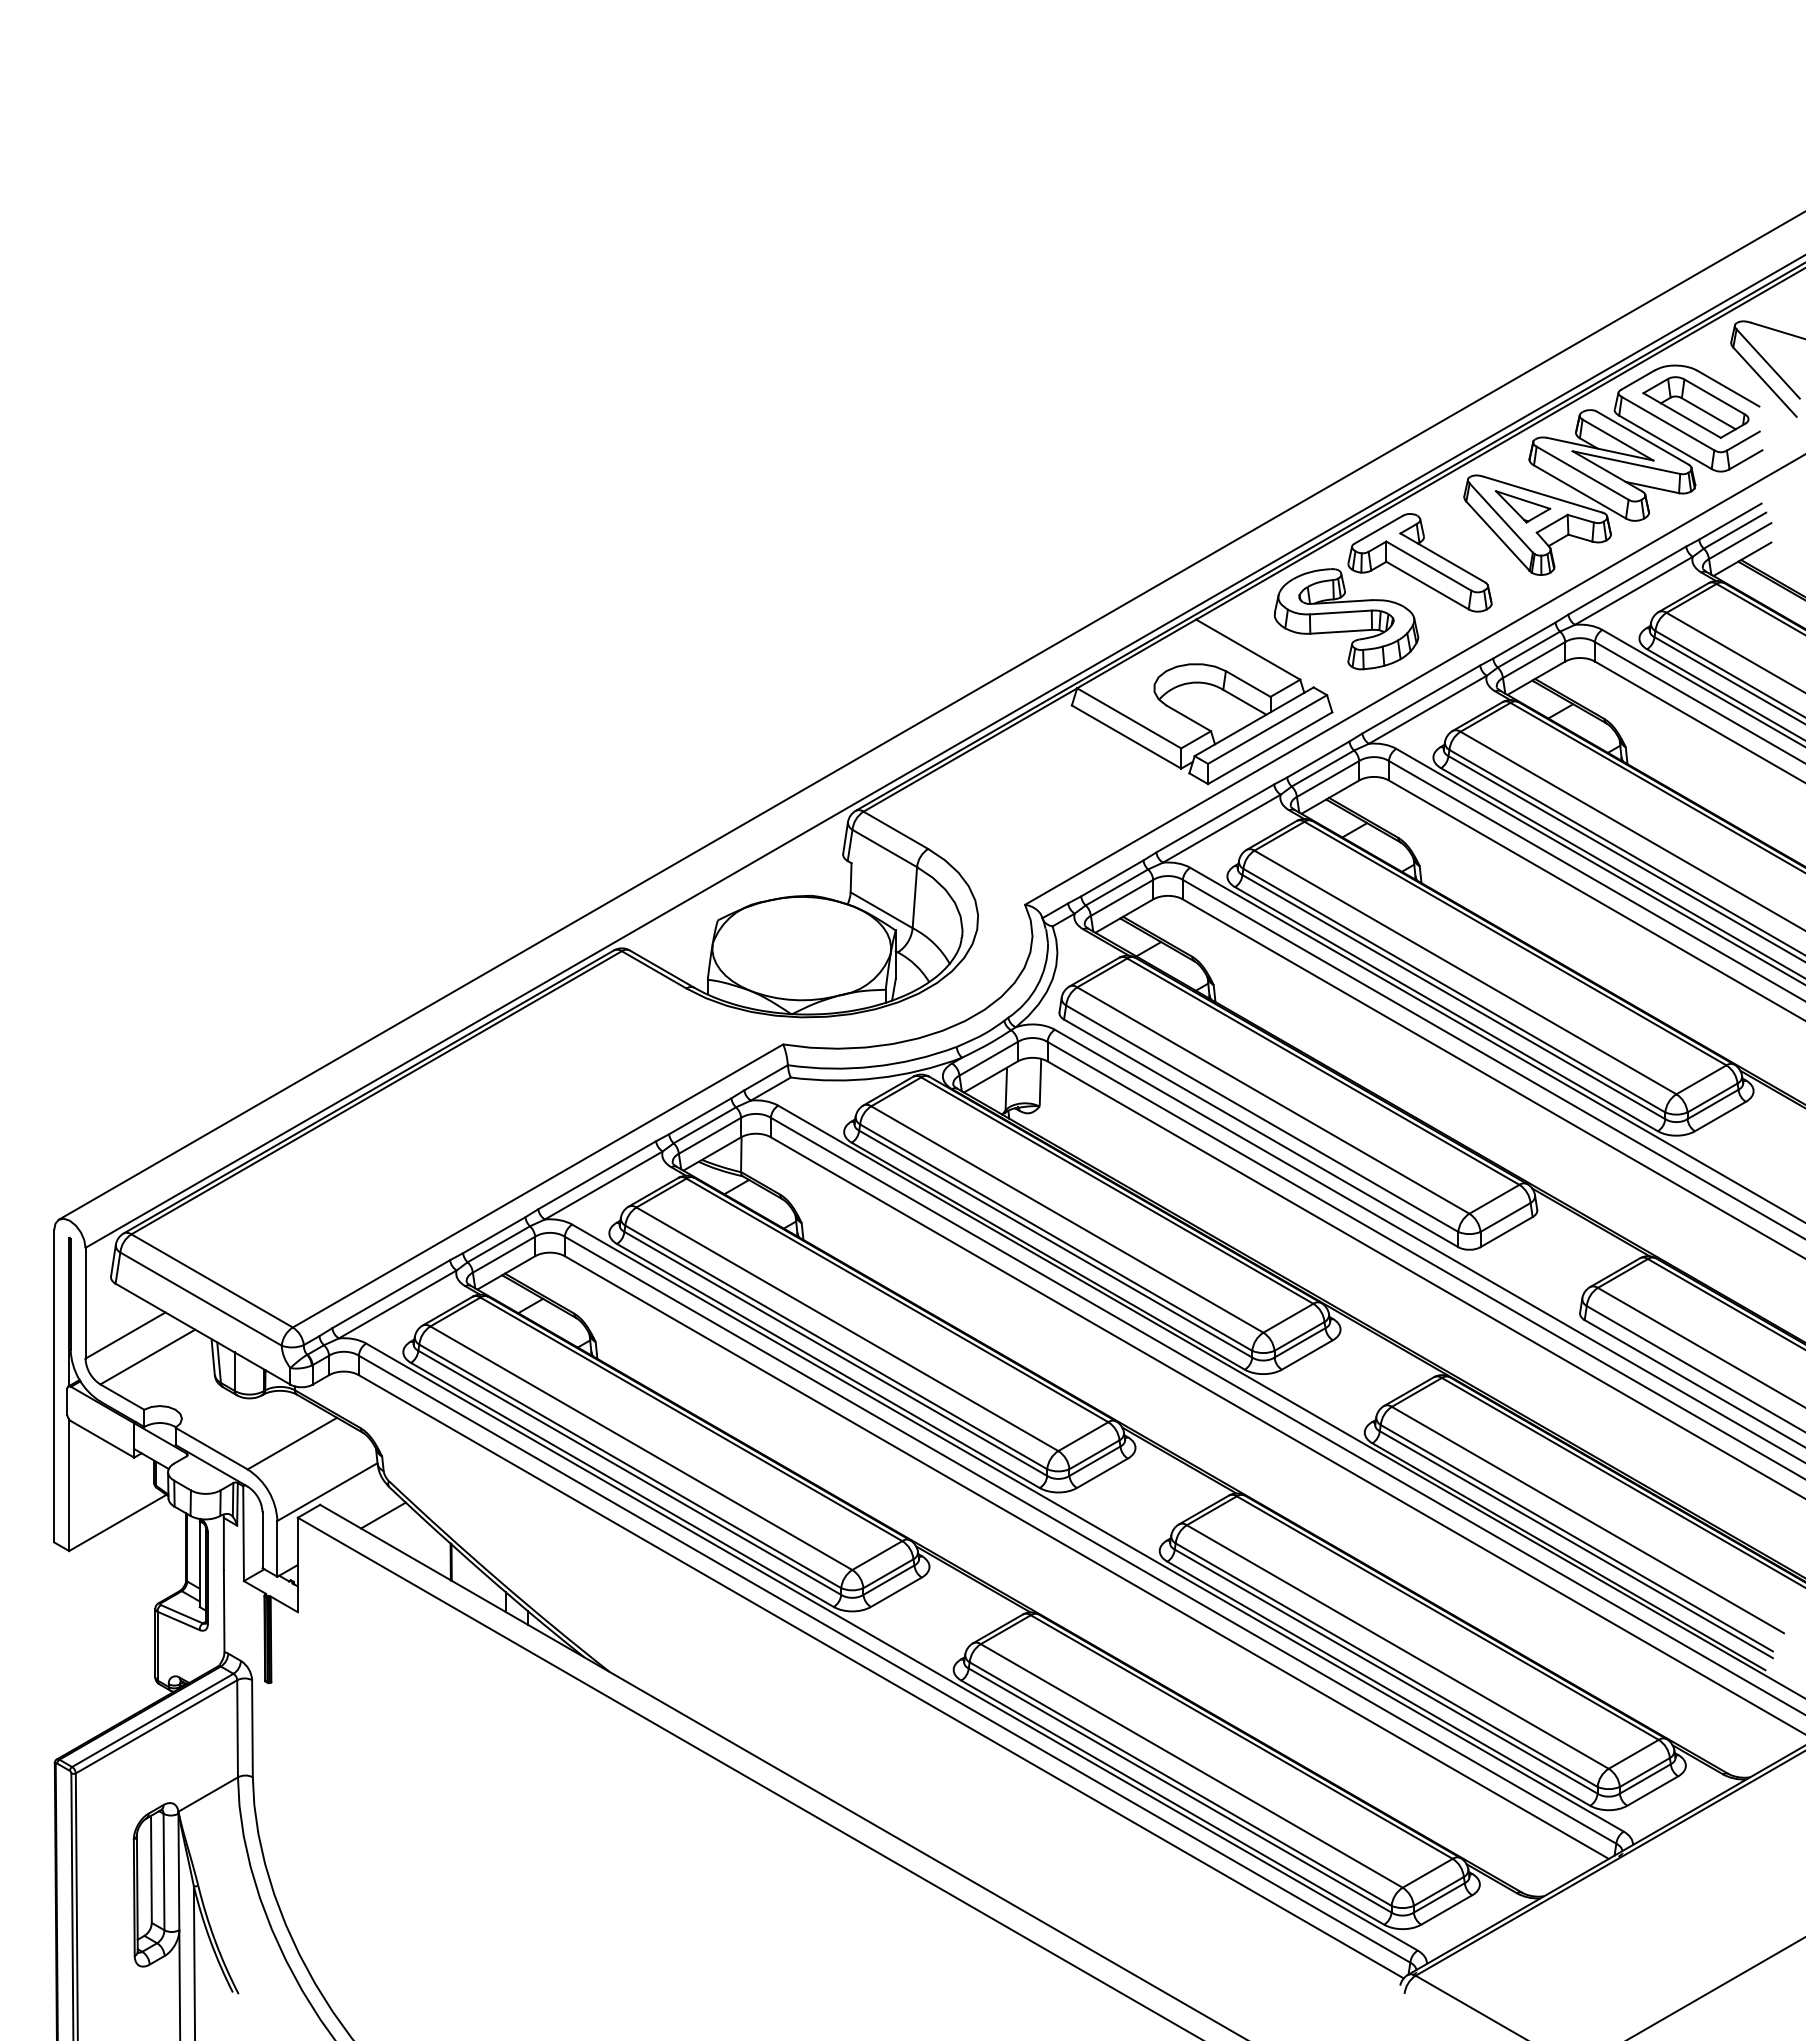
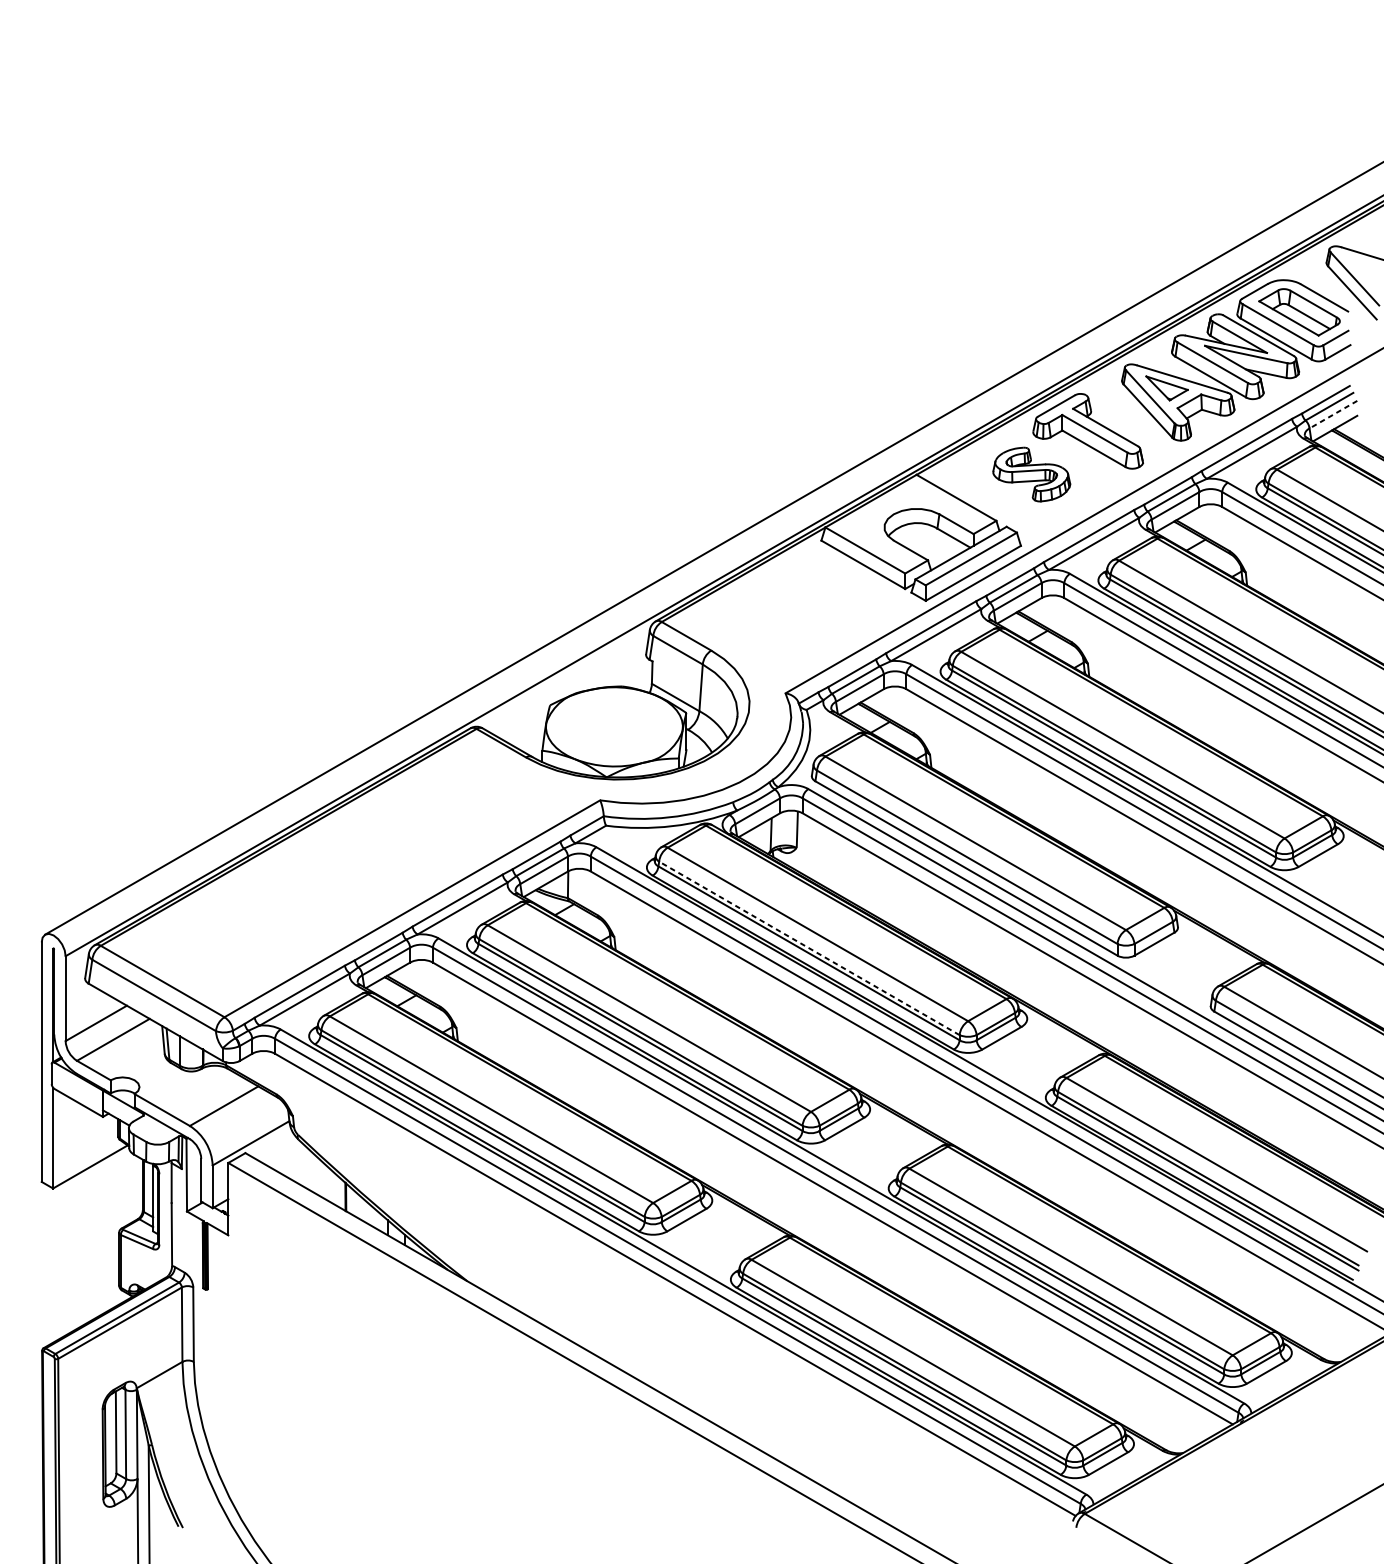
line: (1740, 541) -> (1333, 414), solid -> dashed
part: (1346, 619) -> (1031, 474), size x0.7
line: (1055, 1237) -> (808, 948), solid -> dashed
line: (383, 1515) -> (293, 1161), removed

